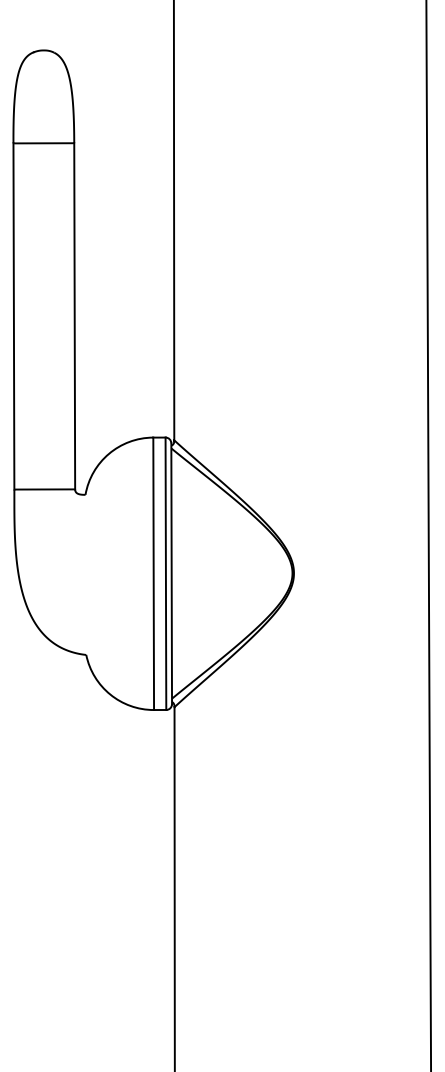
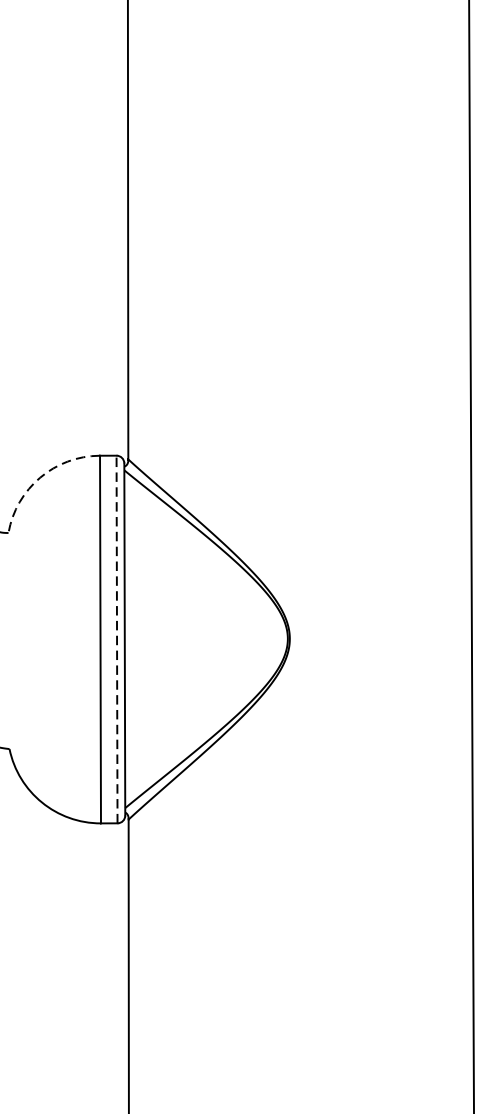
arc: (109, 453) -> (40, 477), solid -> dashed
line: (165, 573) -> (116, 639), solid -> dashed

